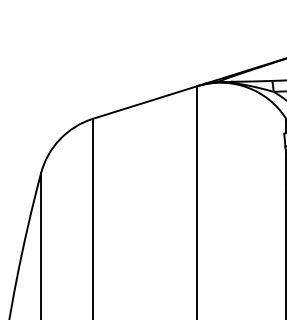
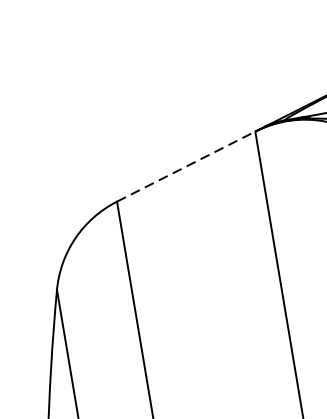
line: (145, 102) -> (186, 166), solid -> dashed

